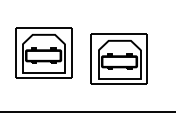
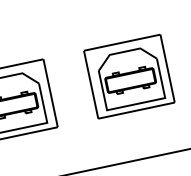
part: (118, 58) -> (128, 76), moved

